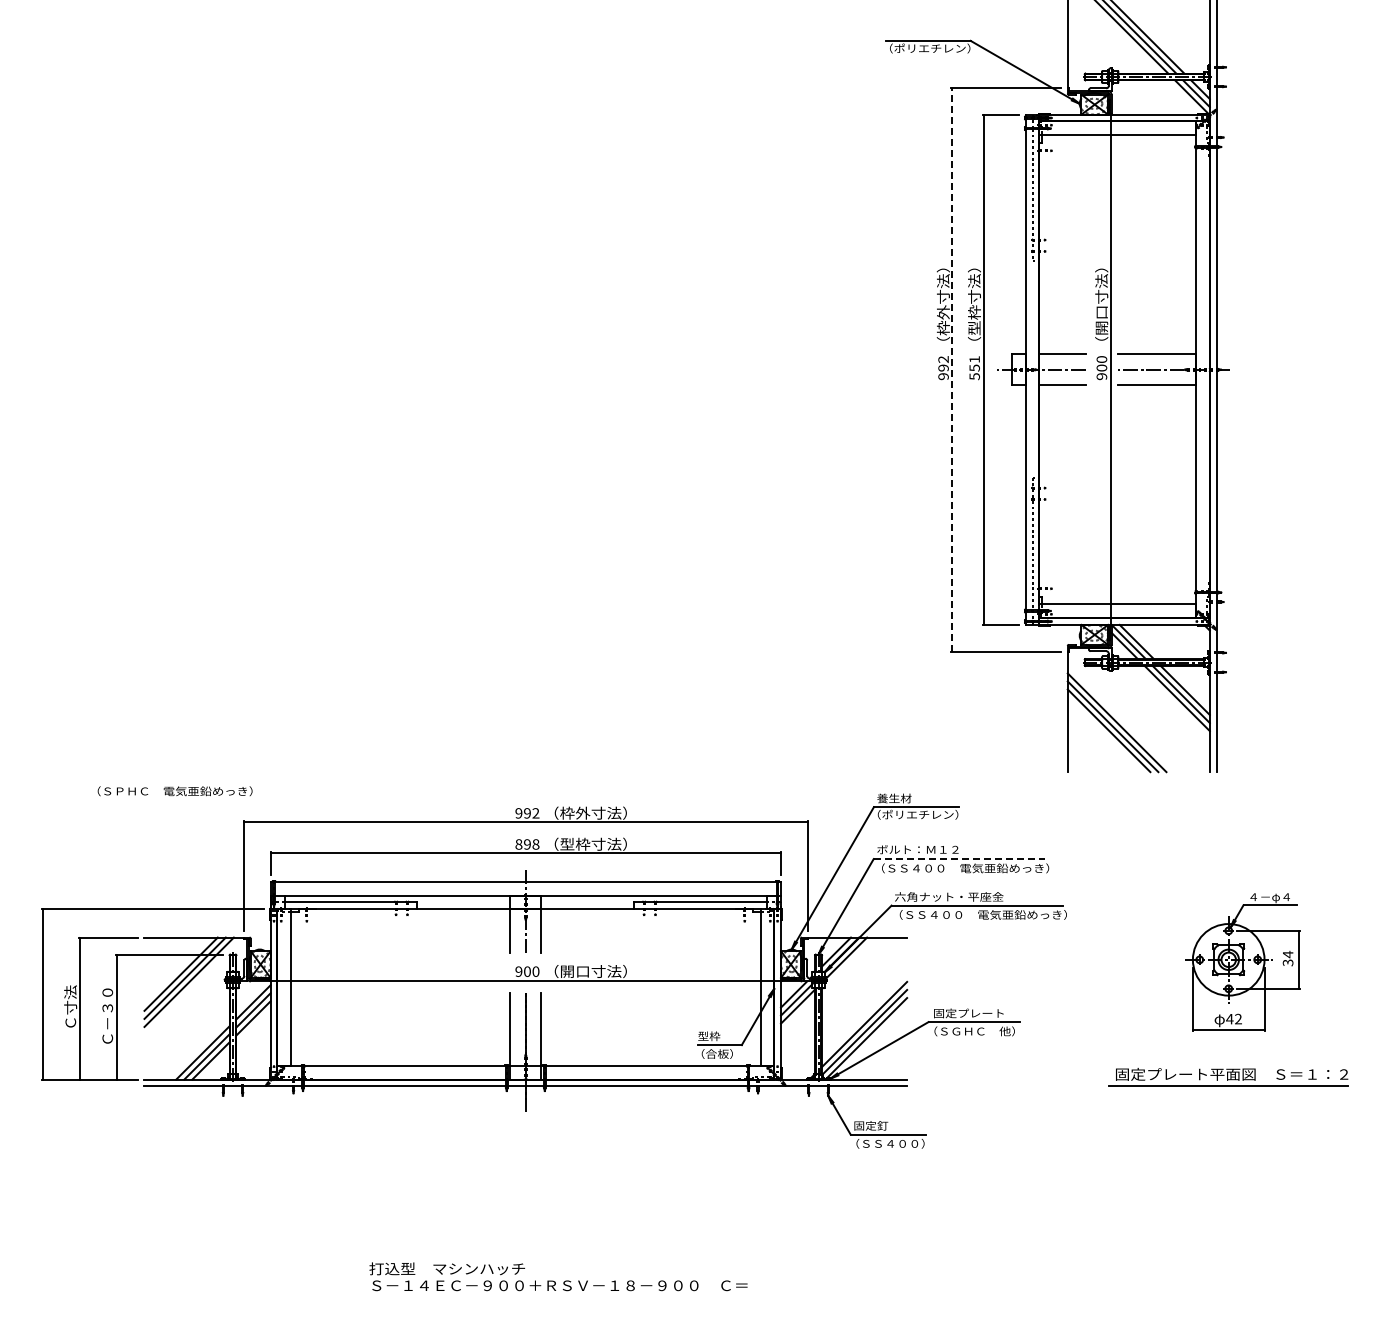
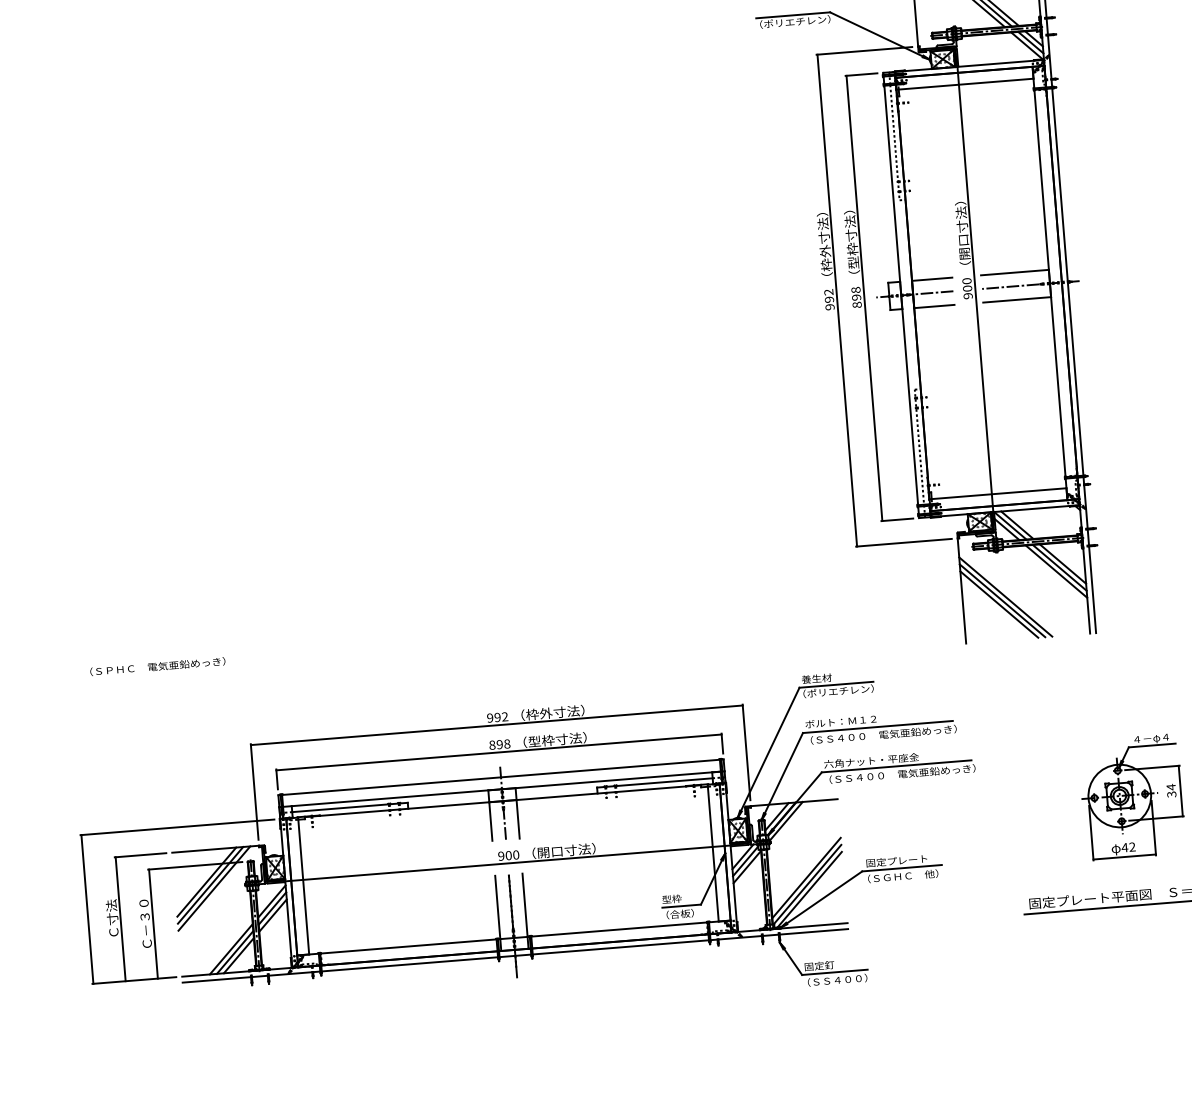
text: (974, 368) -> (856, 297), 551 -> 898
line: (952, 369) -> (837, 300), dashed -> solid
text: (174, 791) -> (157, 666), moved
line: (959, 859) -> (877, 727), dashed -> solid

